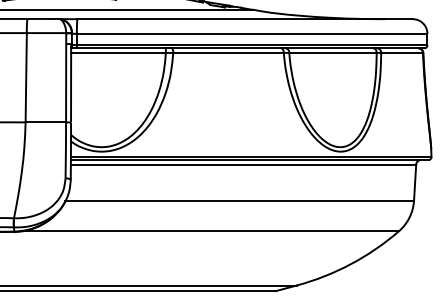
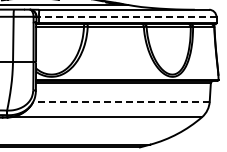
line: (251, 34) -> (127, 17), solid -> dashed
line: (237, 200) -> (120, 101), solid -> dashed

